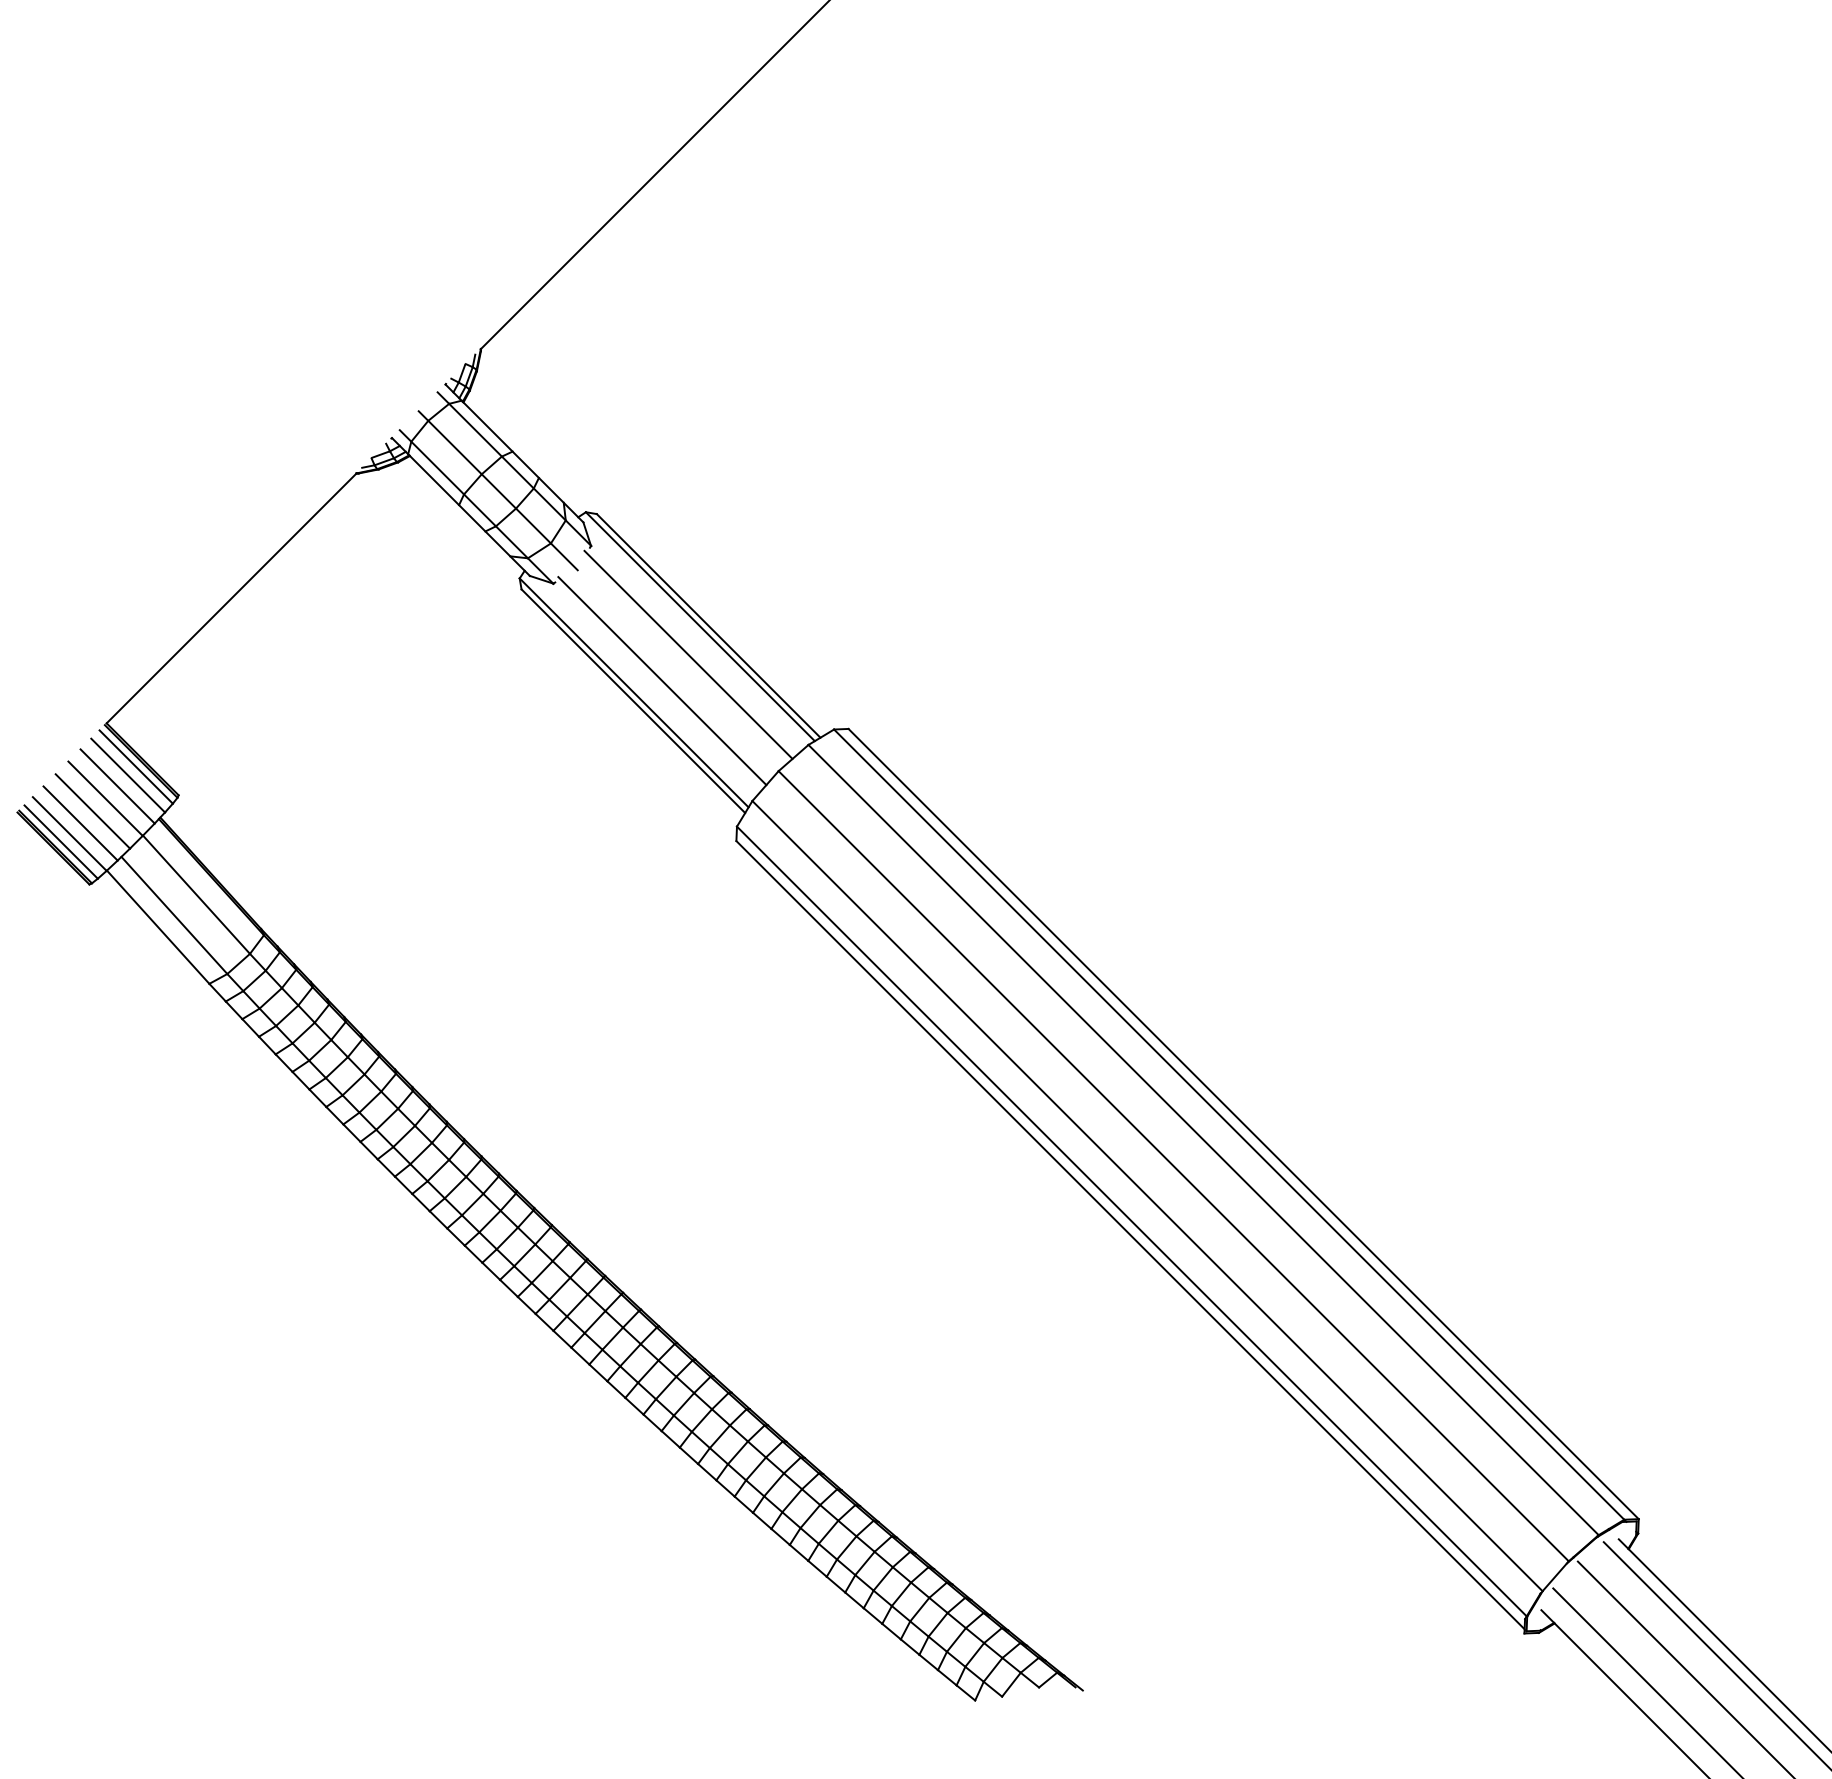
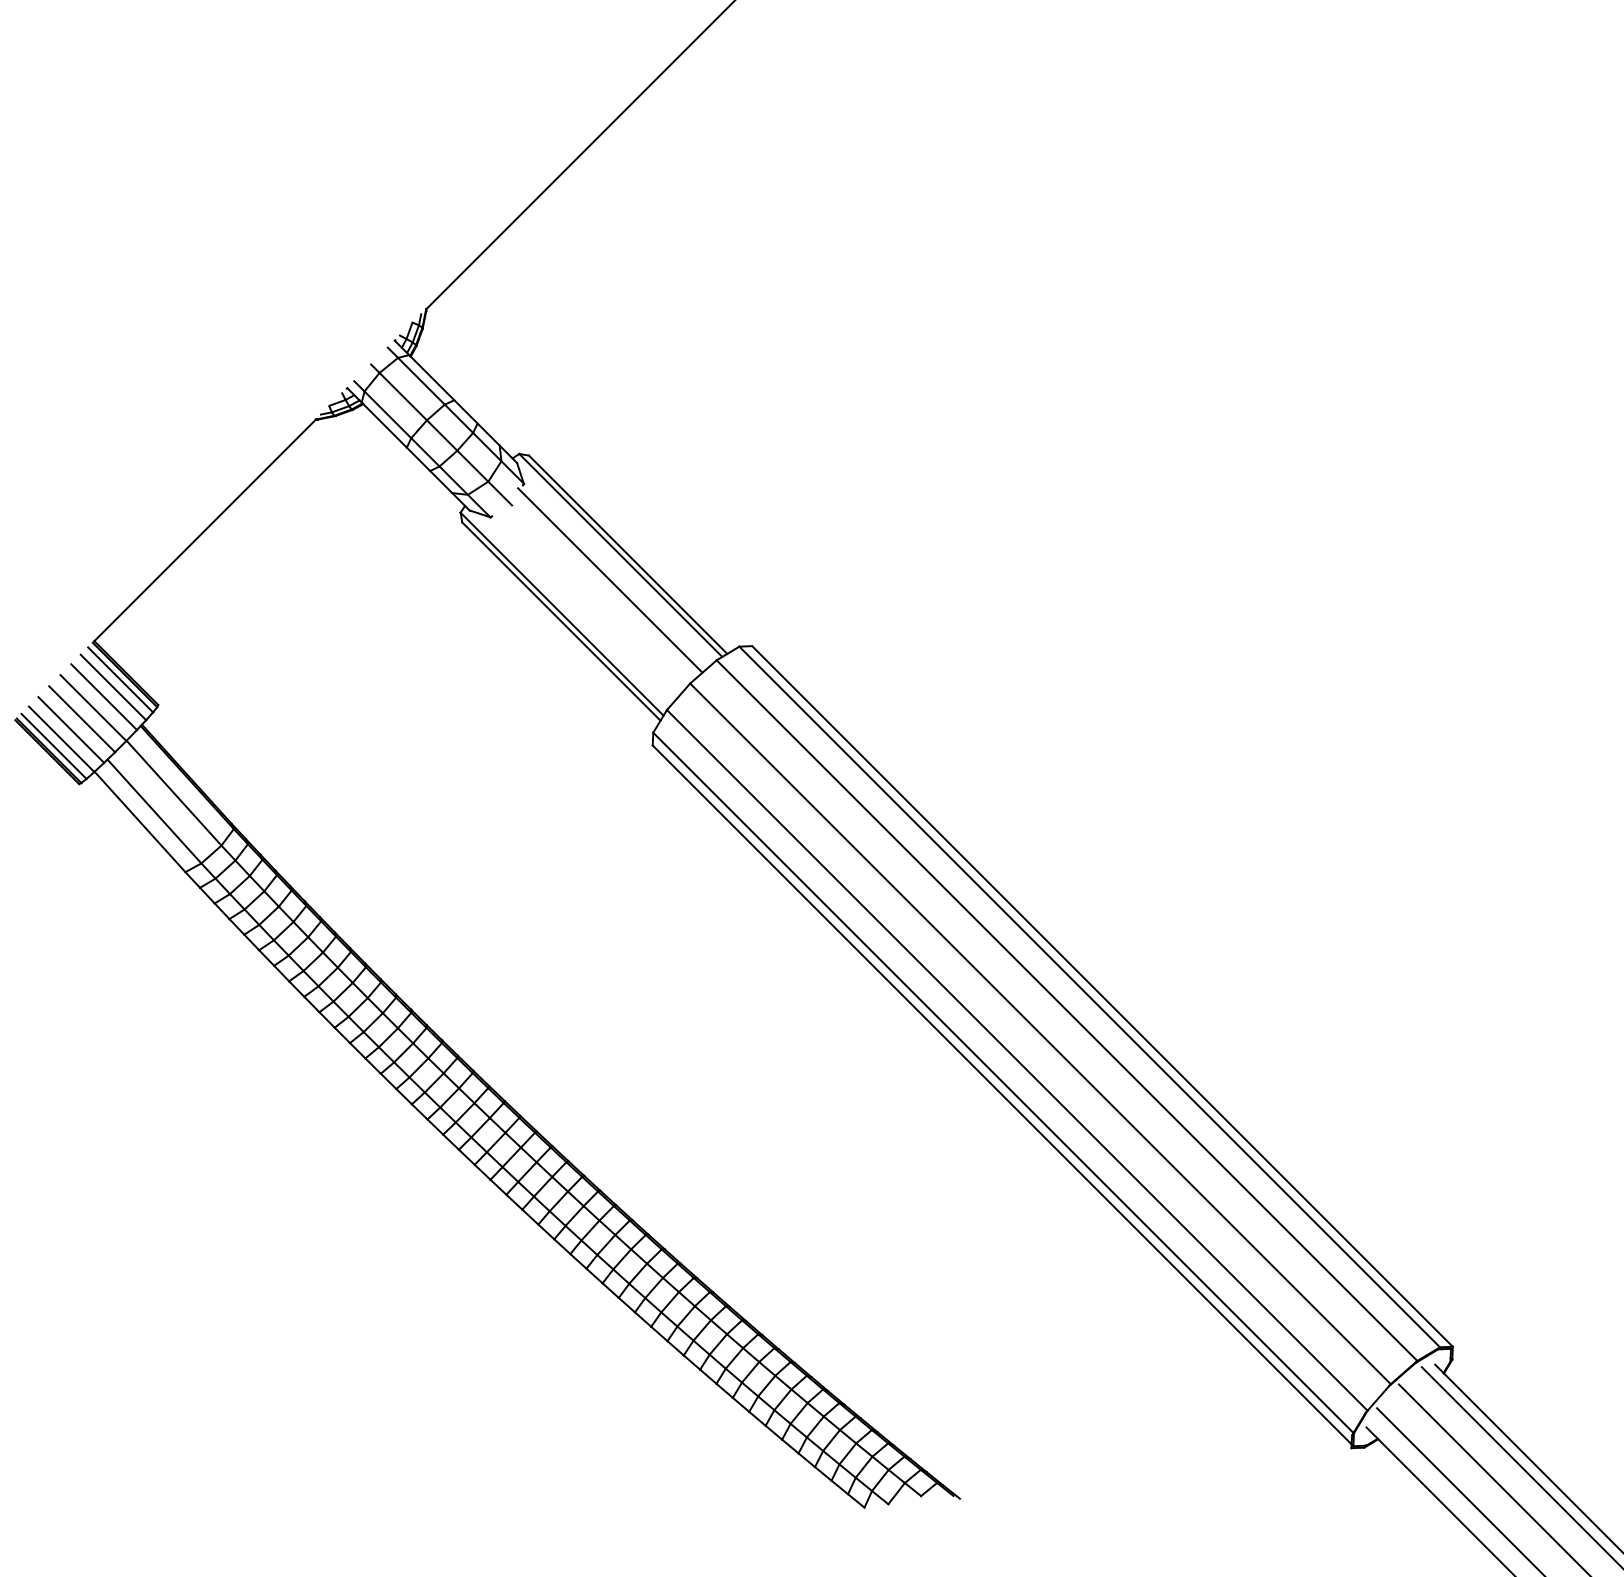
line: (661, 680) -> (586, 603), removed

